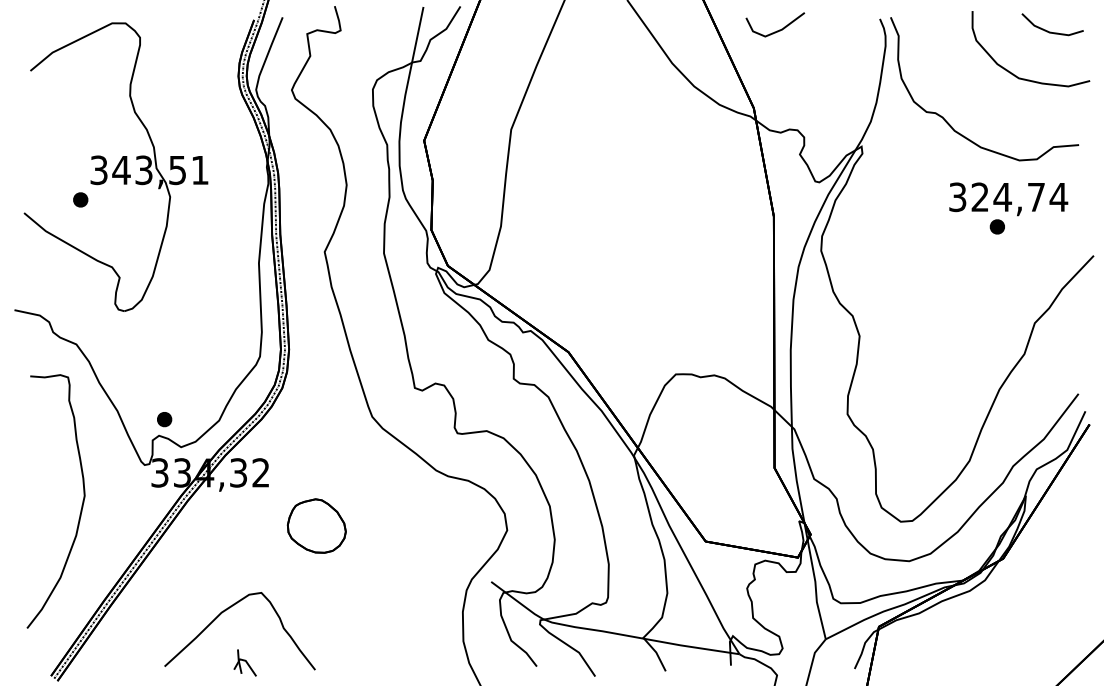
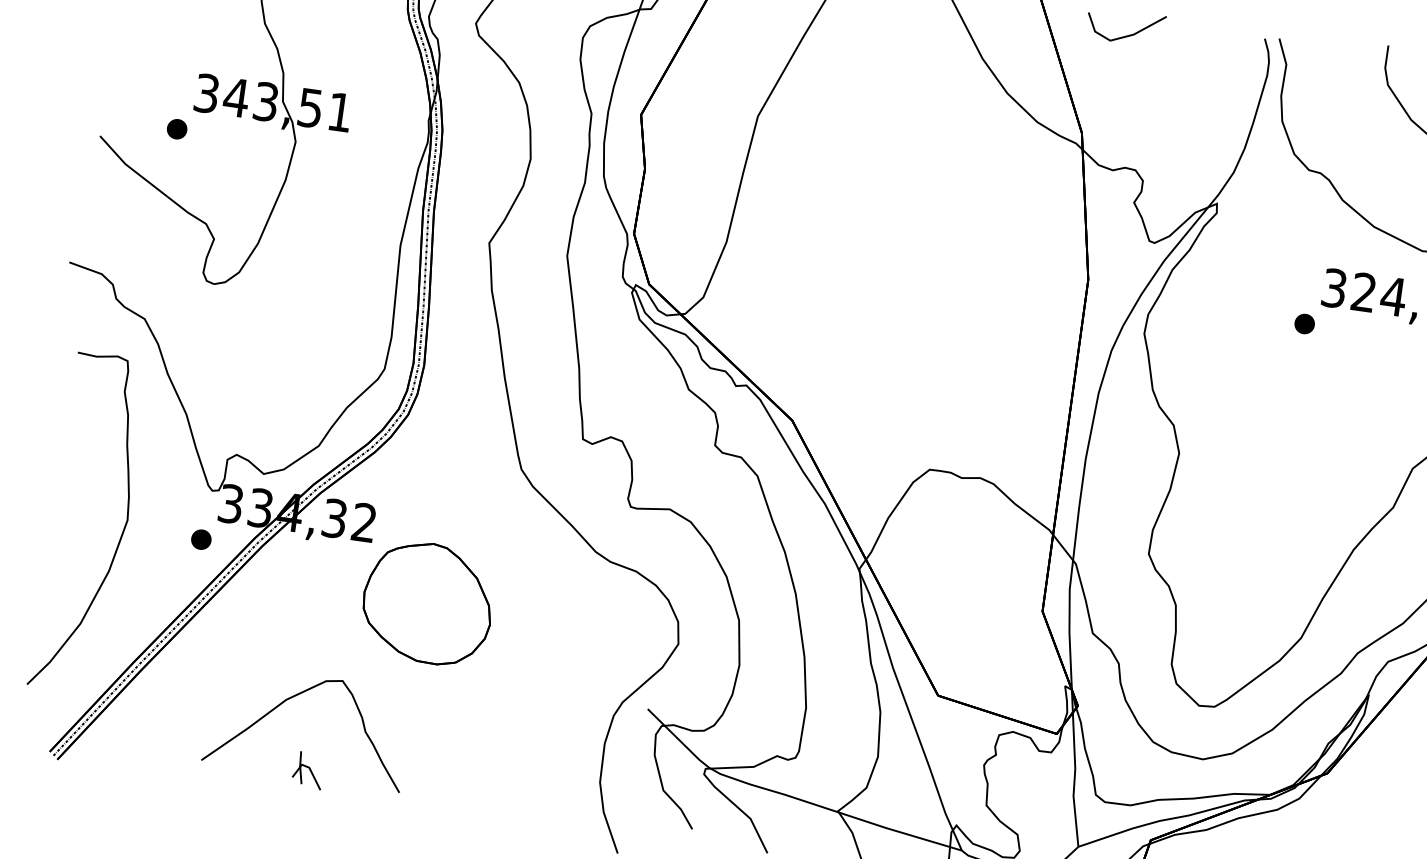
part: (996, 226) -> (1303, 323), moved
part: (164, 419) -> (201, 539), moved
part: (316, 525) -> (427, 602), size x1.67

